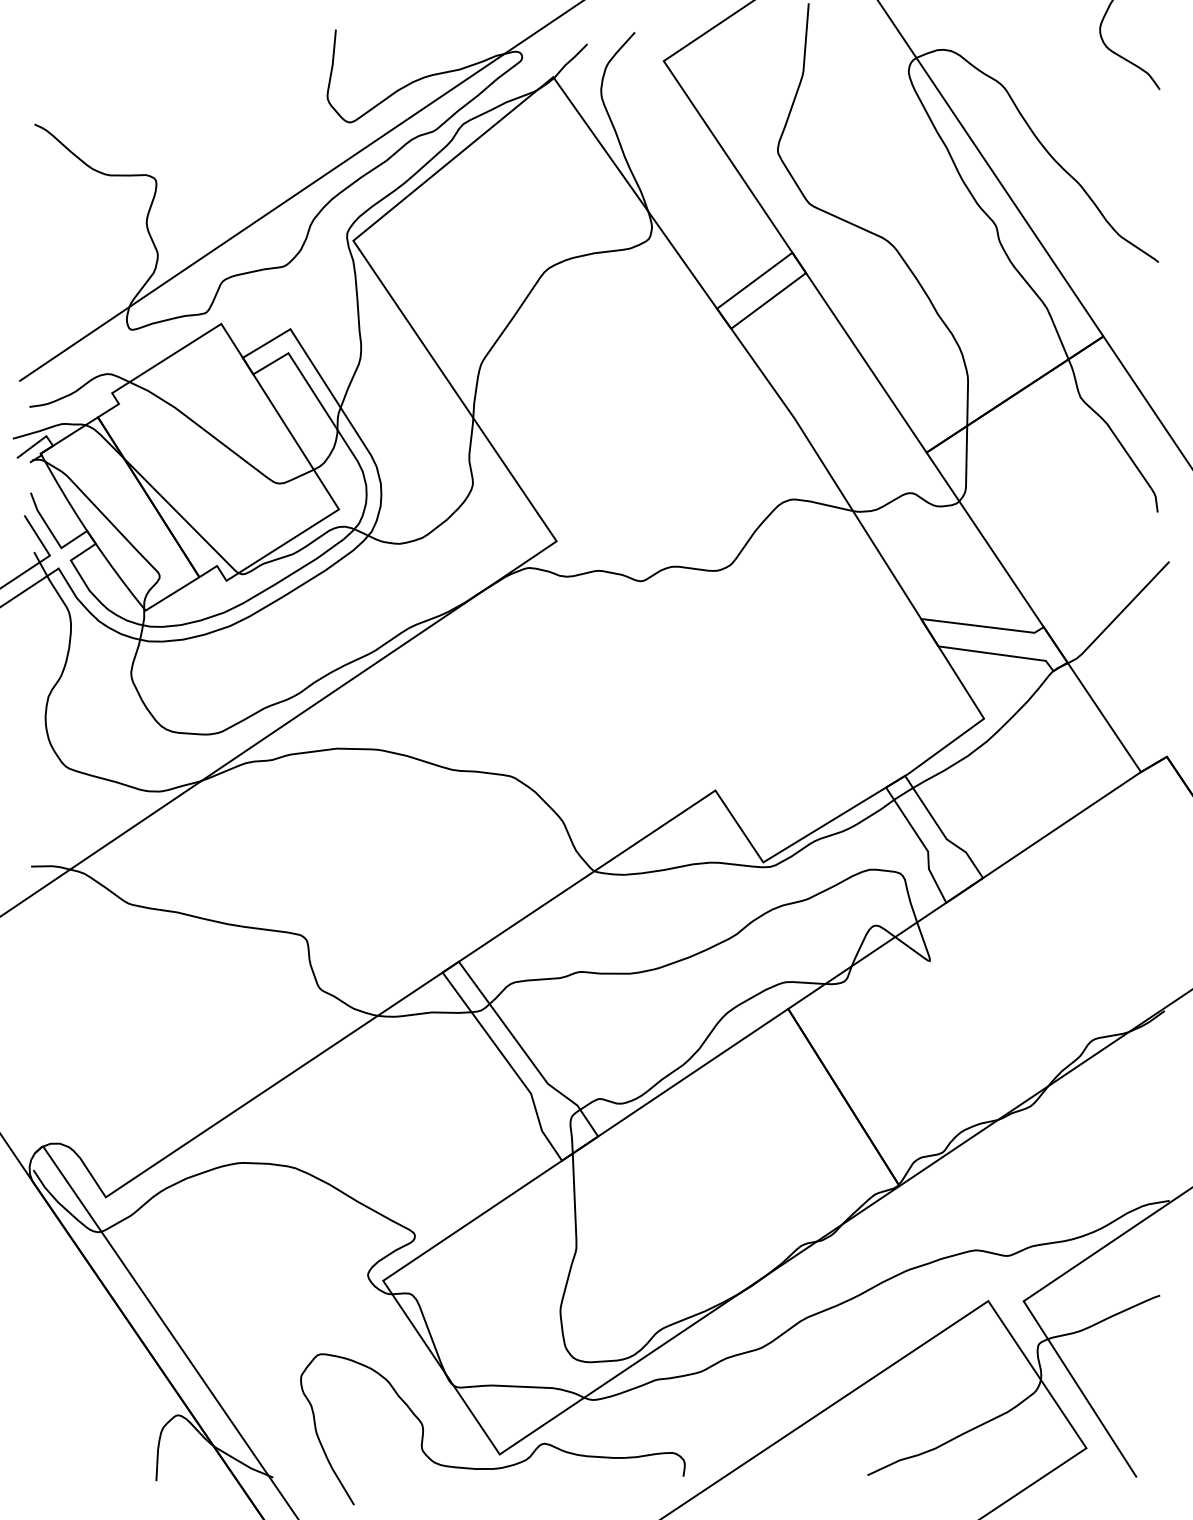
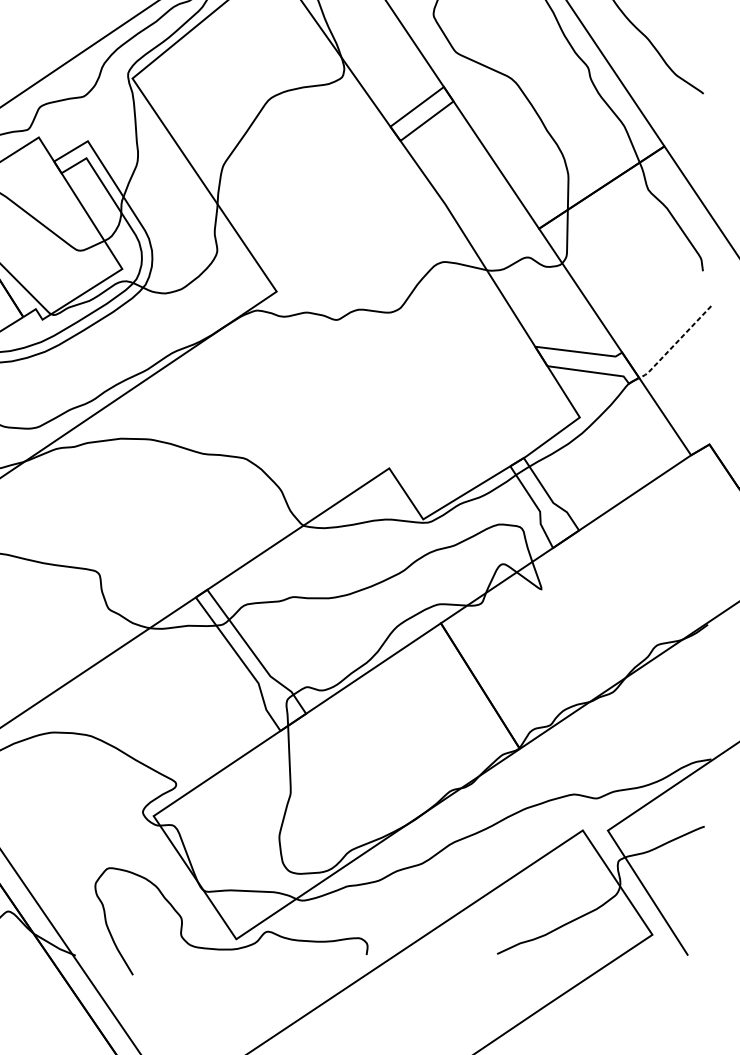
line: (1118, 615) -> (675, 344), solid -> dashed

